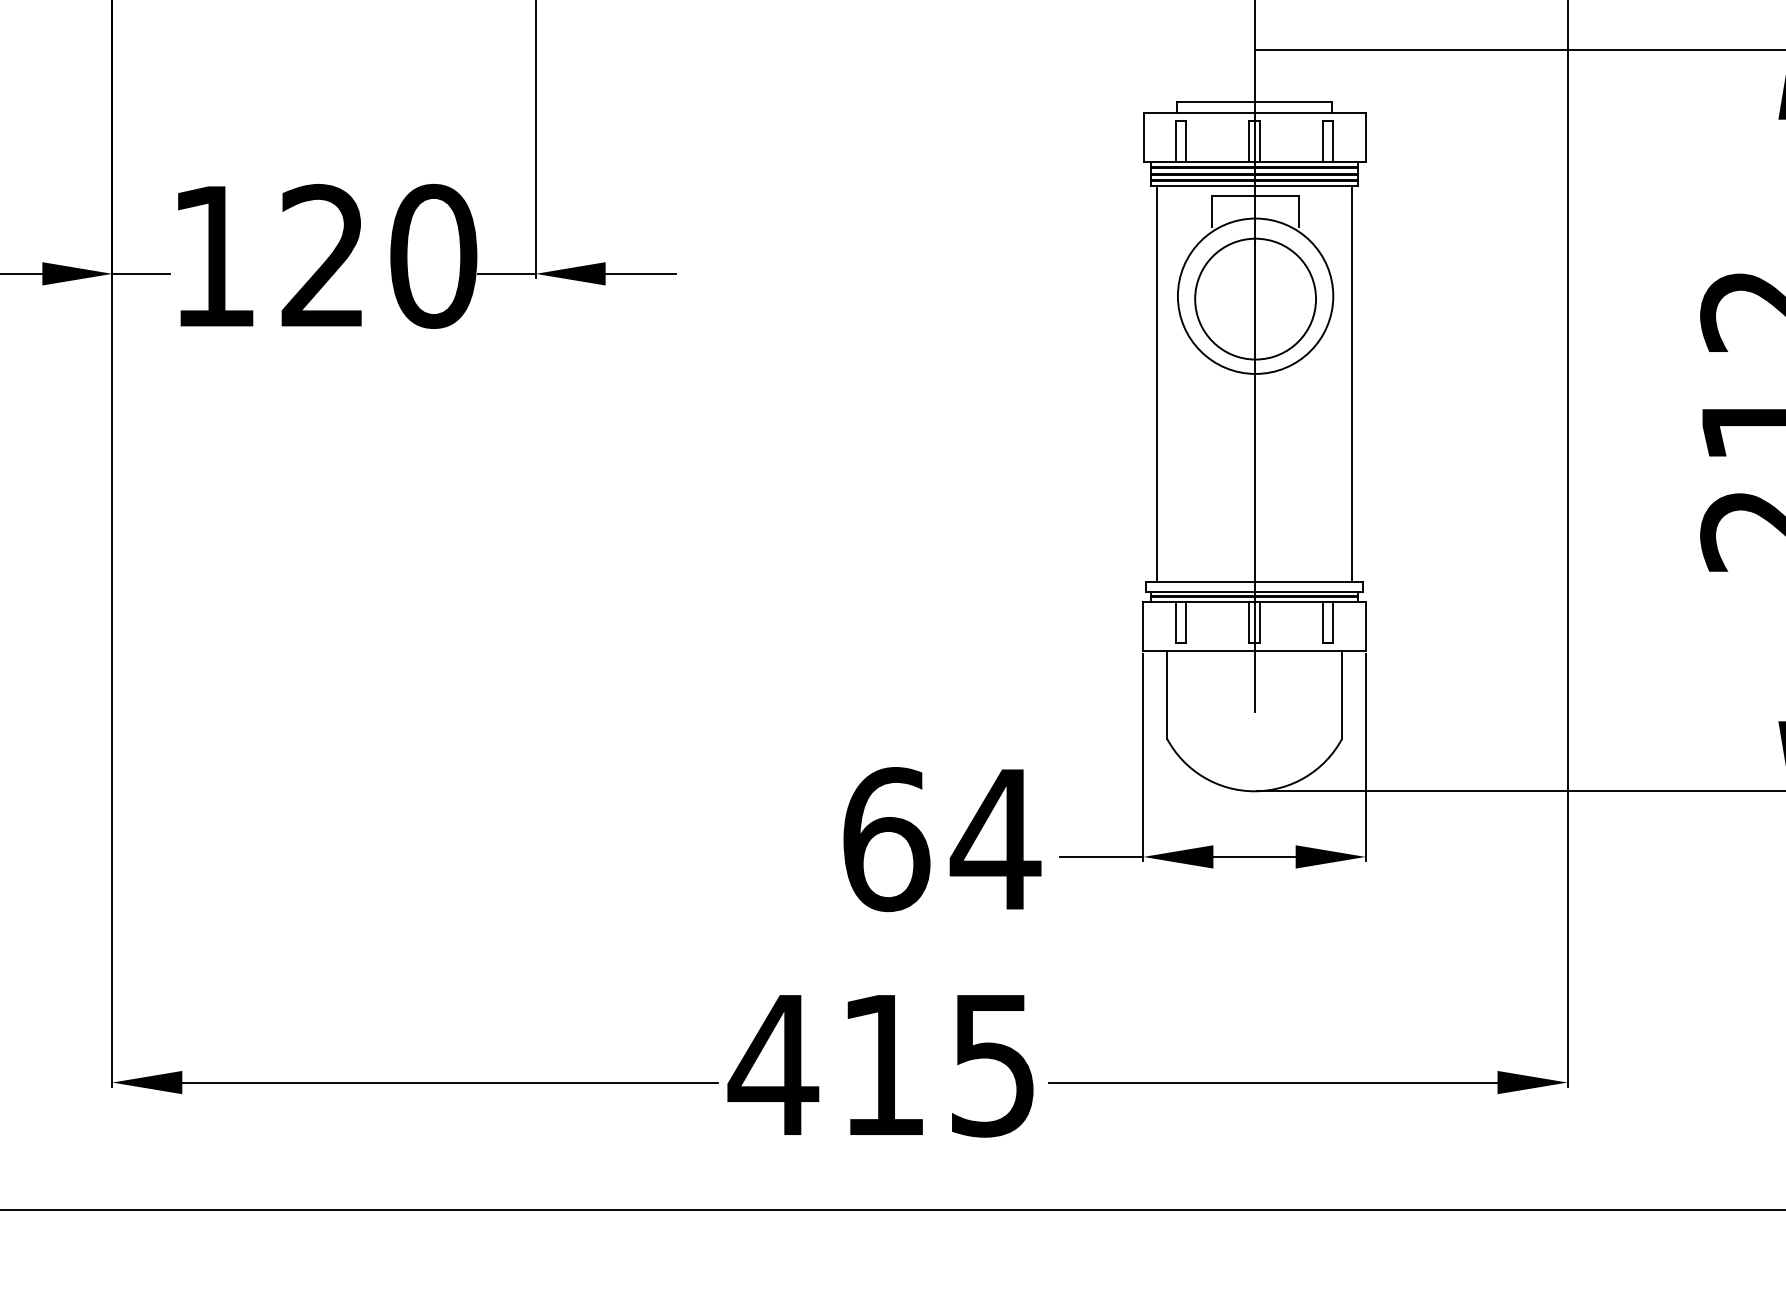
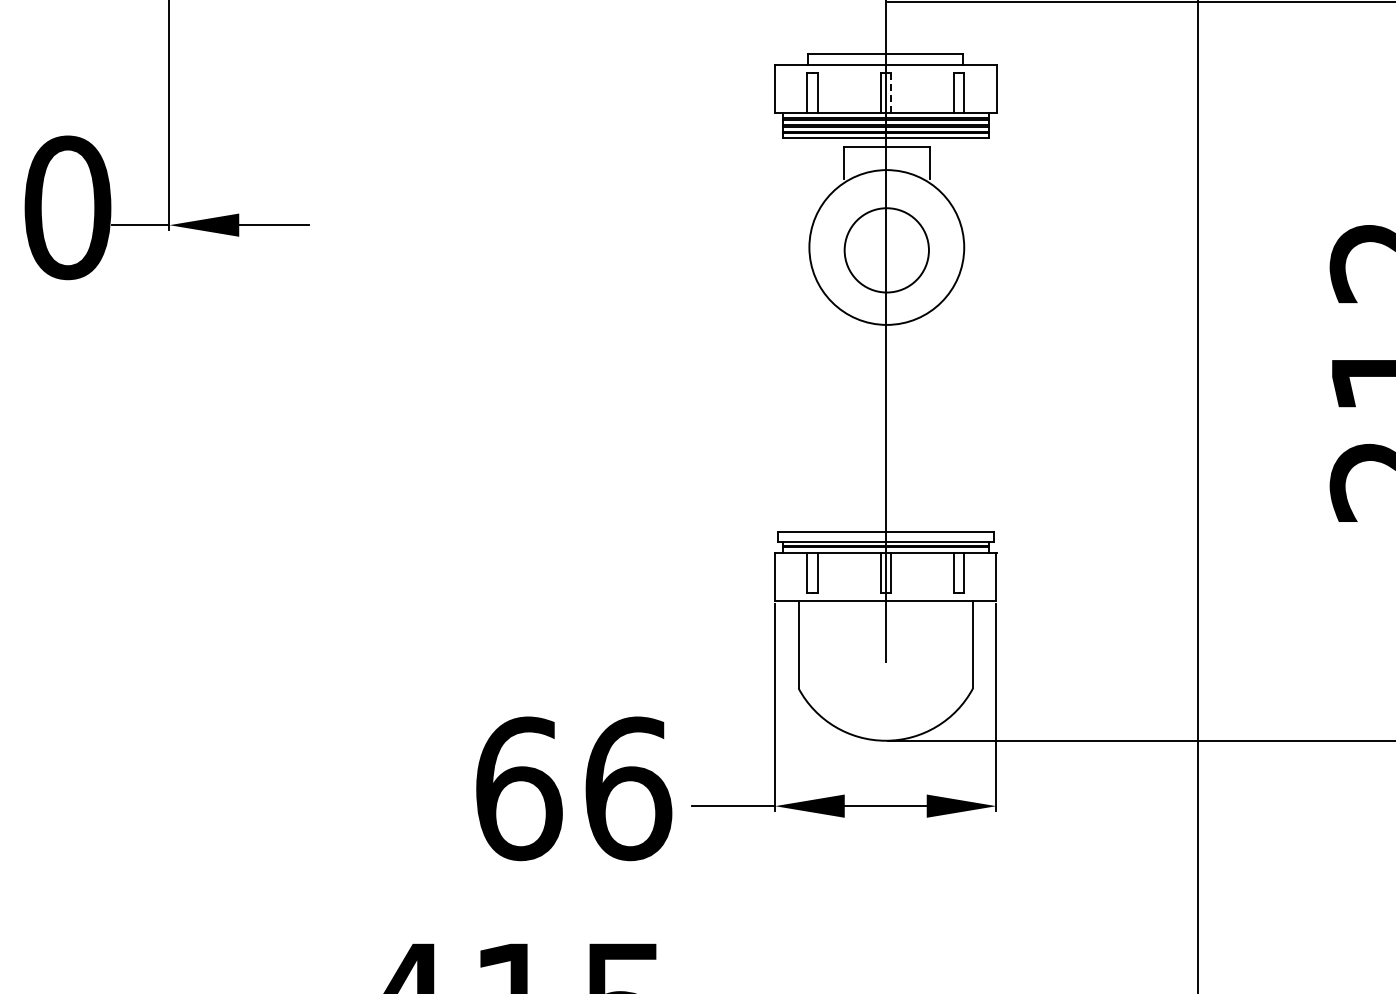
line: (1259, 140) -> (890, 92), solid -> dashed
circle: (1255, 298) -> (886, 249), size x0.7
line: (1156, 383) -> (788, 334), removed
line: (1352, 383) -> (983, 334), removed
text: (995, 839) -> (627, 788), 64 -> 66

